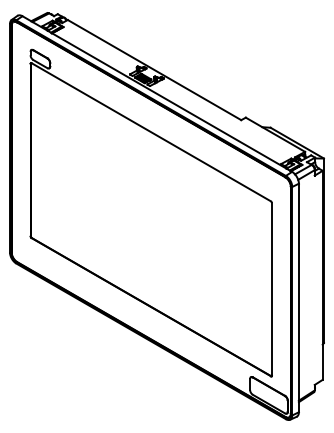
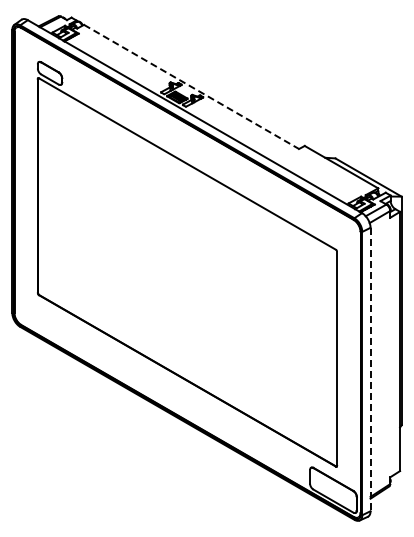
line: (155, 70) -> (192, 87), solid -> dashed
line: (298, 297) -> (370, 369), solid -> dashed

